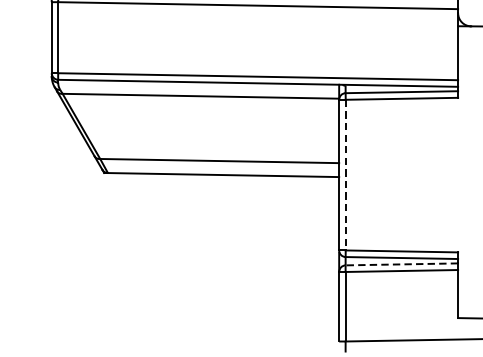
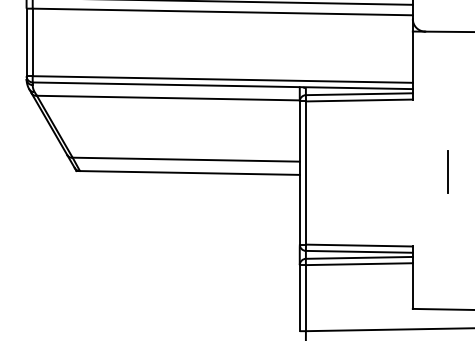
line: (346, 175) -> (306, 173), dashed -> solid
line: (400, 263) -> (358, 257), dashed -> solid

